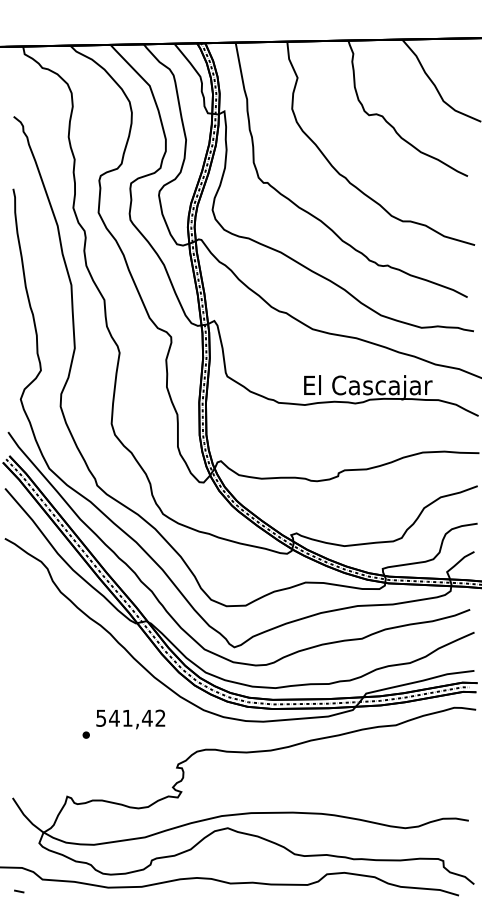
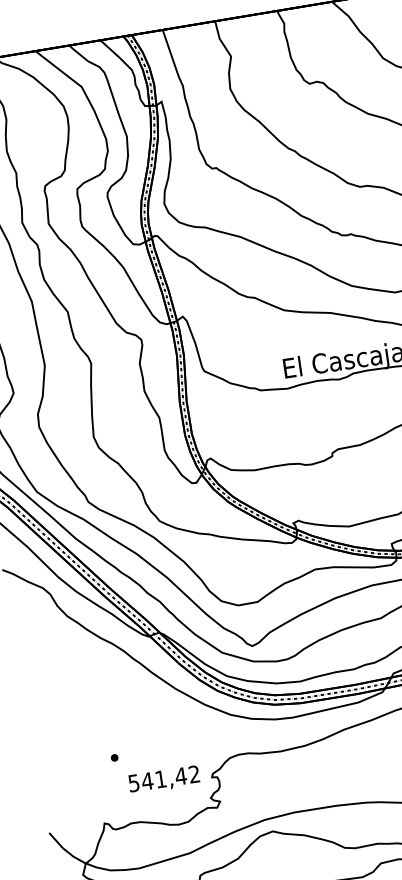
text: (130, 719) -> (164, 780), moved

